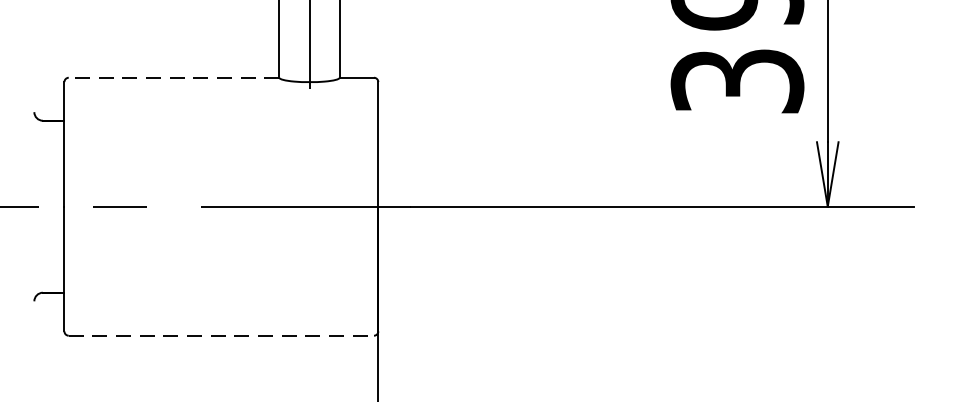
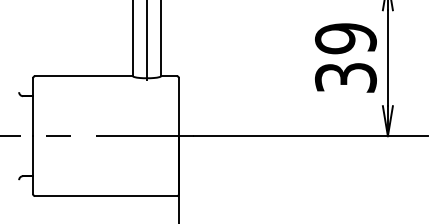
line: (175, 78) -> (84, 76), dashed -> solid
line: (222, 336) -> (106, 196), dashed -> solid

